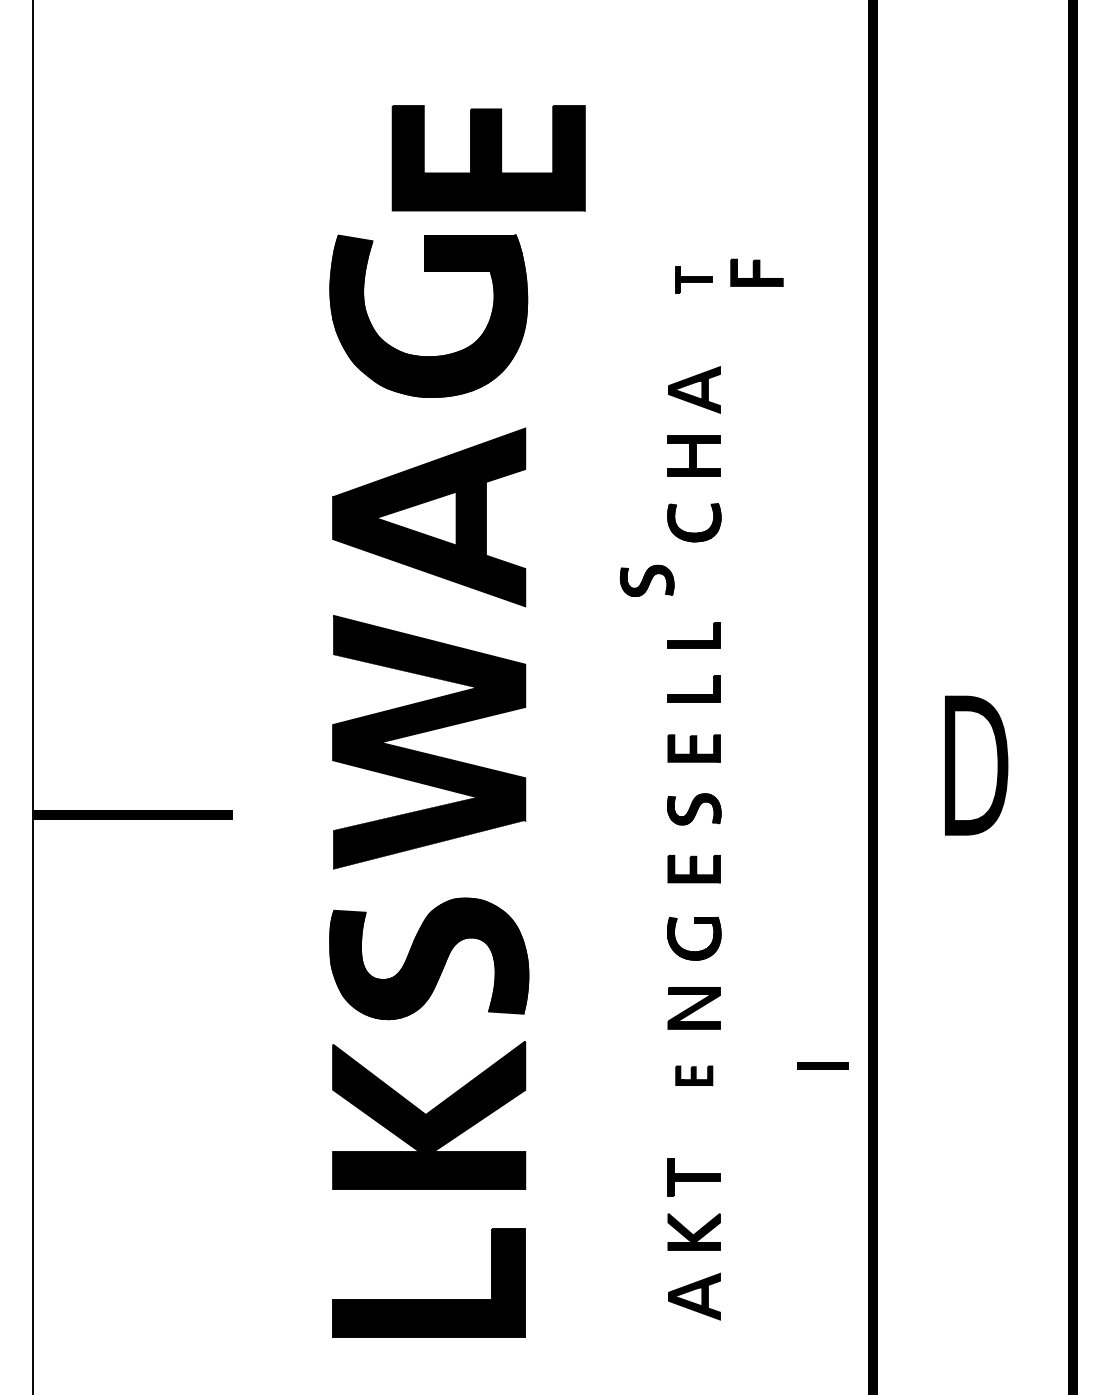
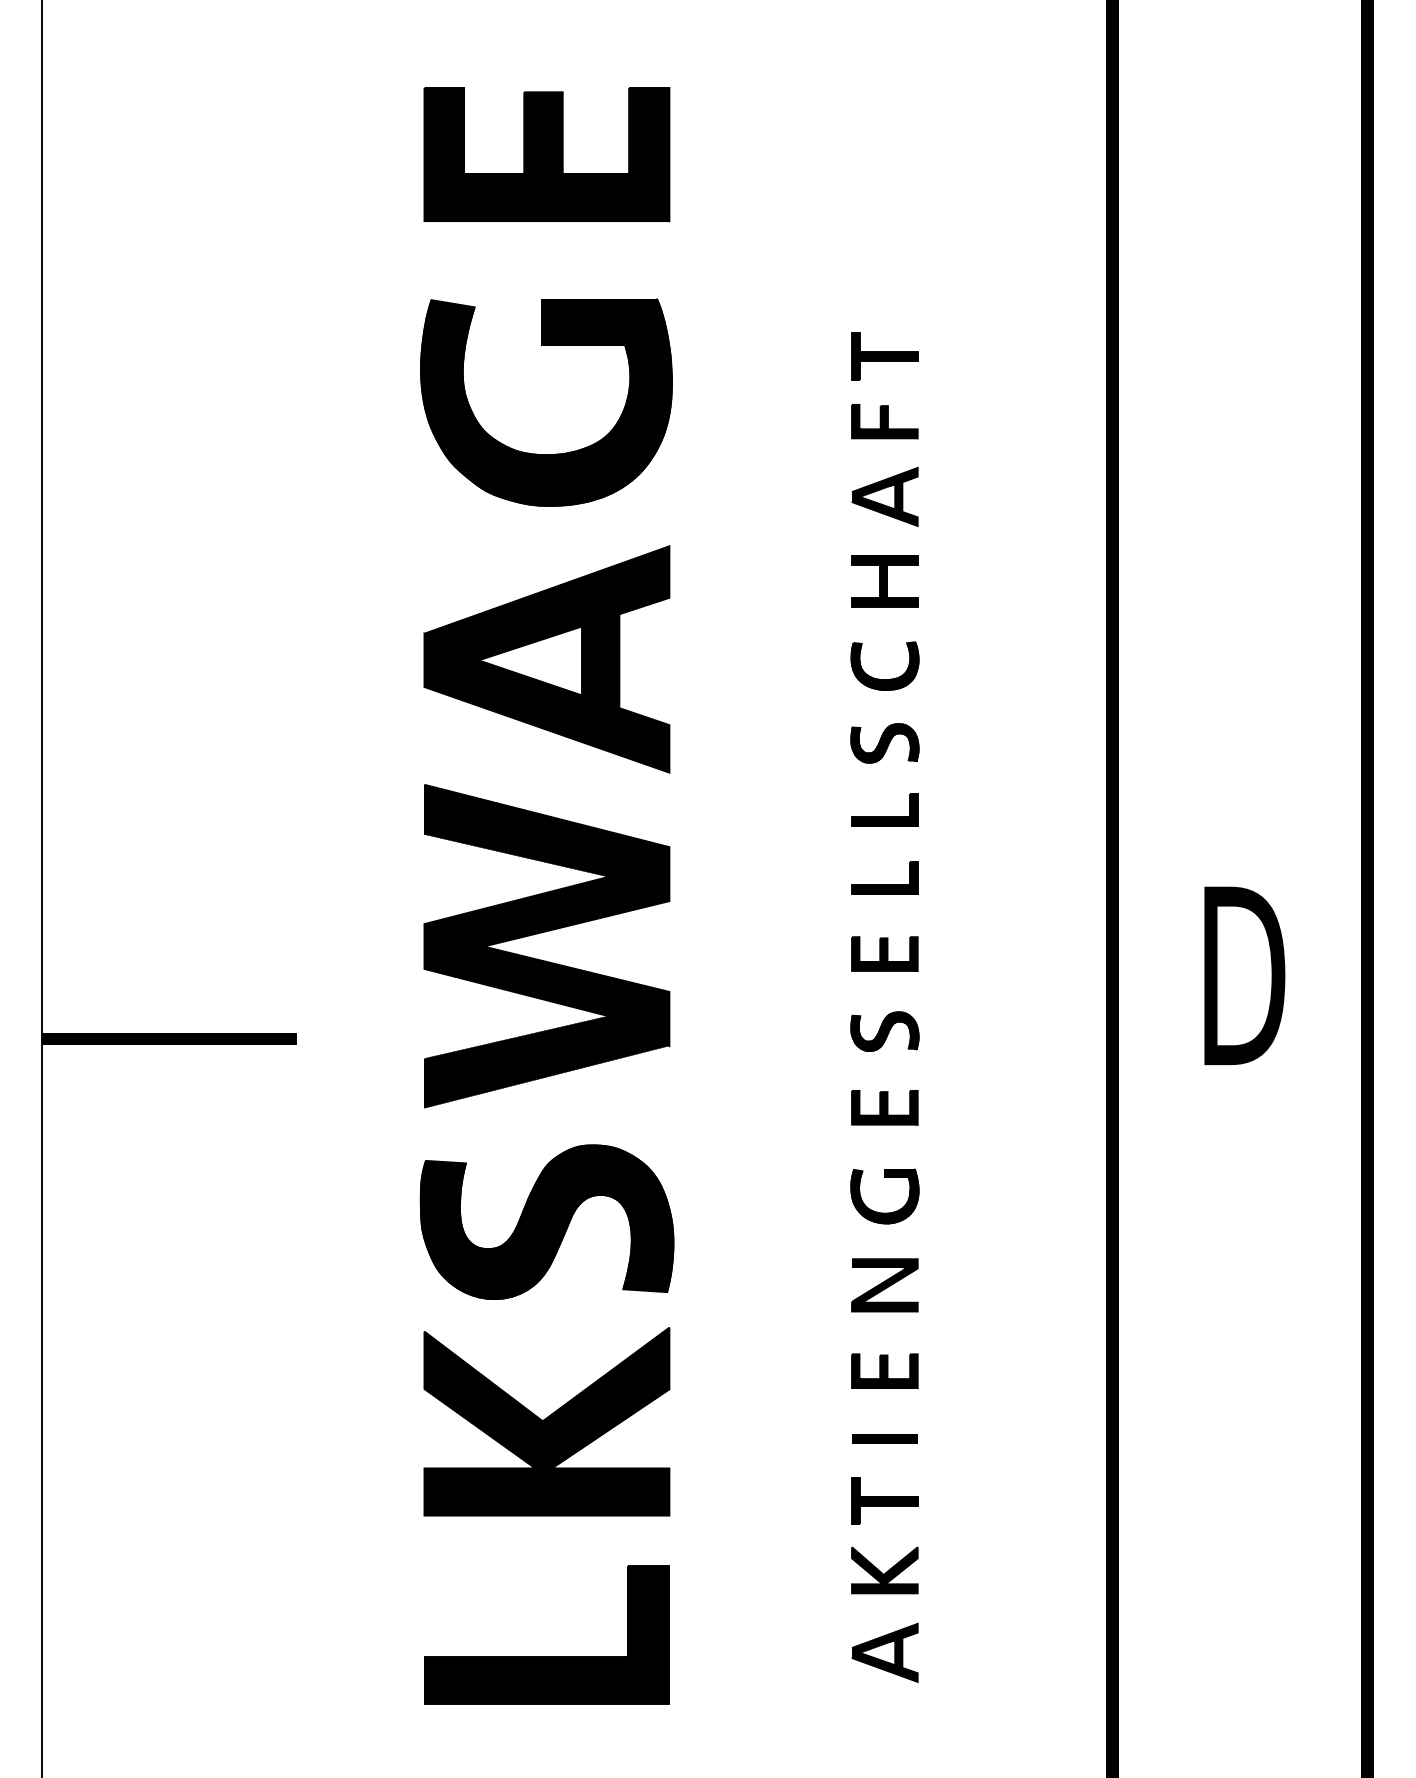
part: (488, 158) -> (546, 154), moved
part: (756, 272) -> (884, 421), moved
part: (693, 279) -> (884, 356), size x1.43
part: (646, 581) -> (884, 743), moved
part: (822, 1065) -> (884, 1438), moved
part: (693, 1075) -> (884, 1371), size x1.43

